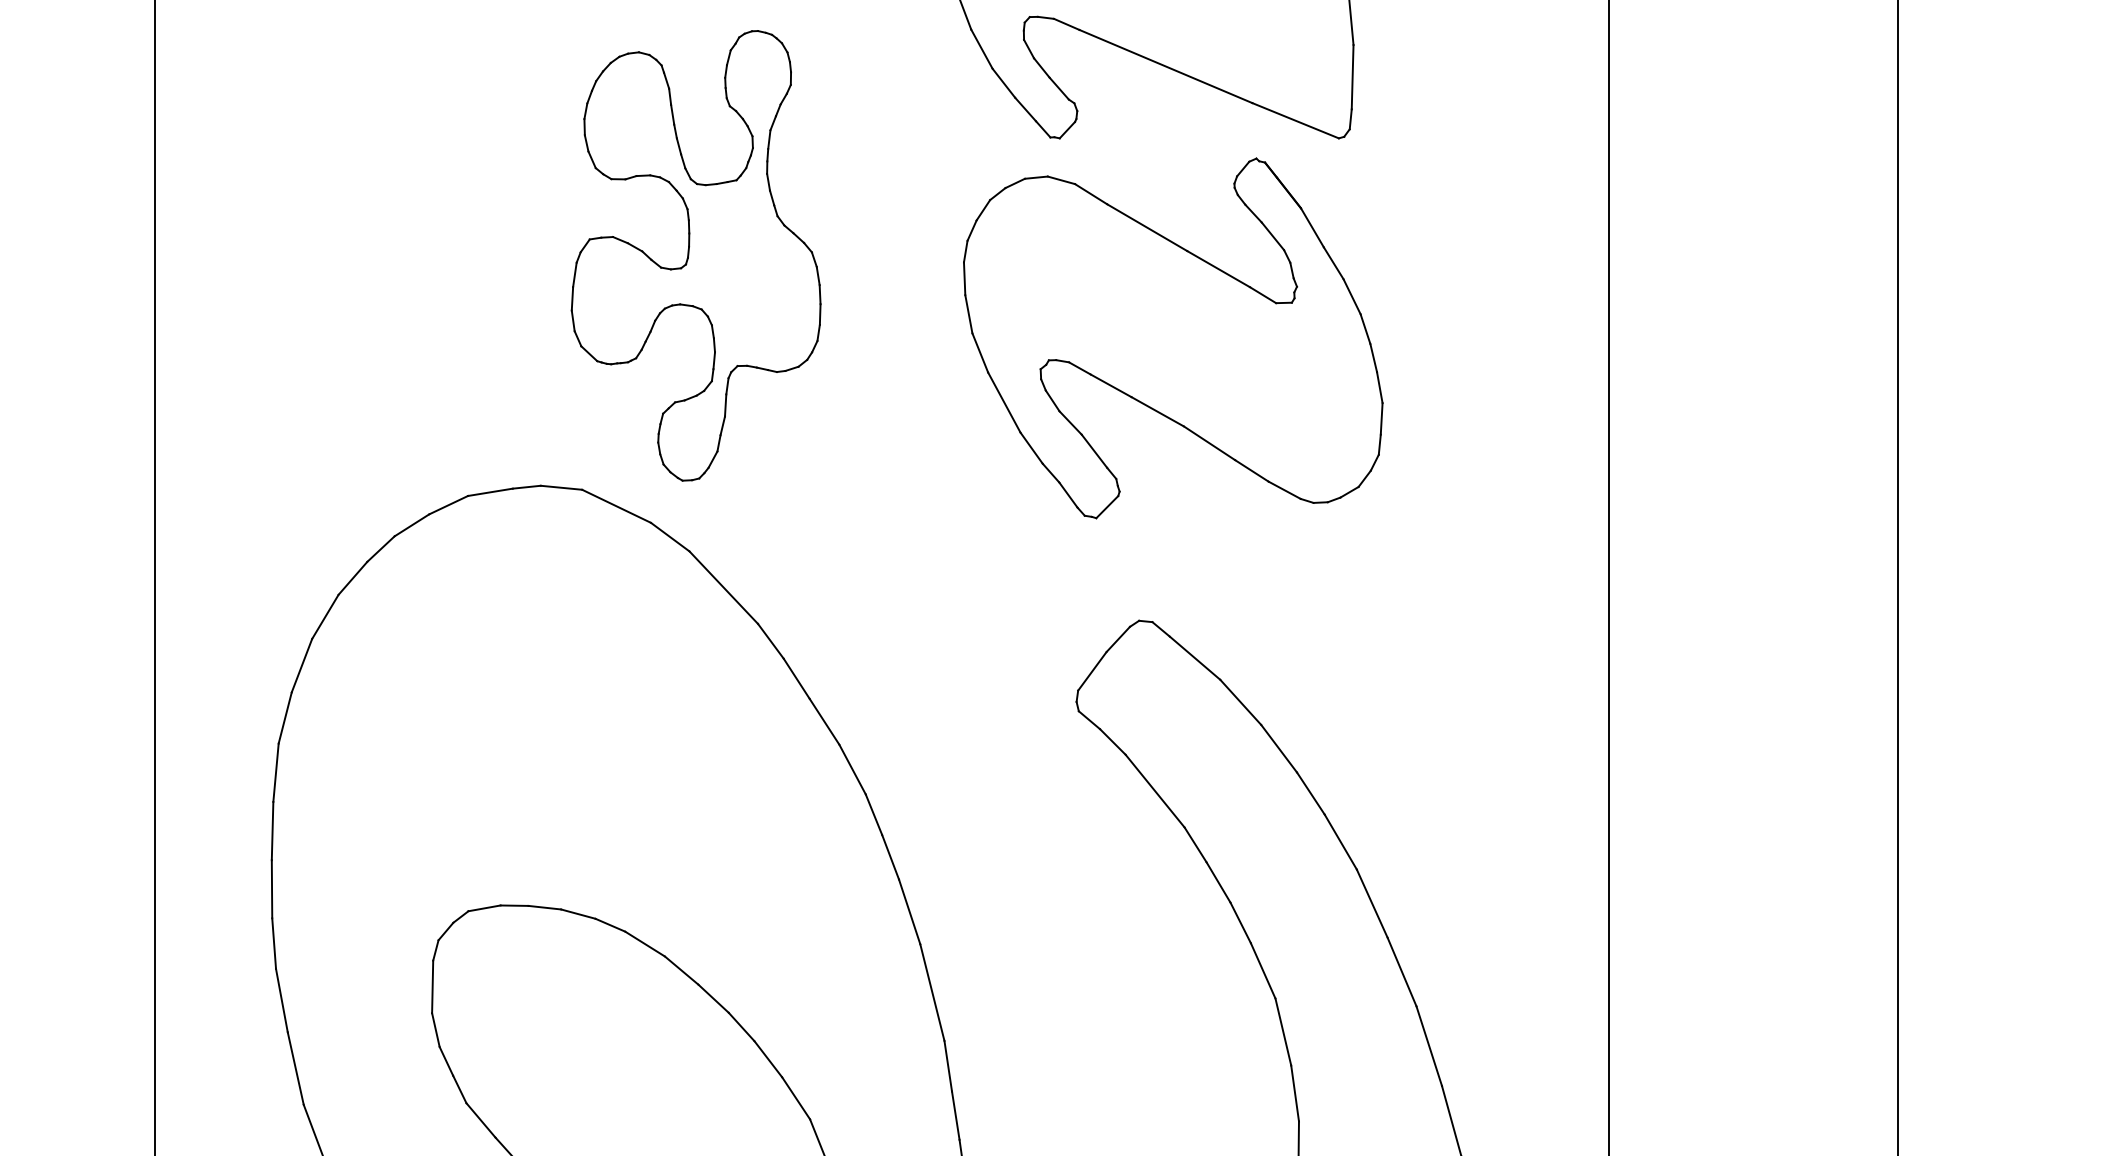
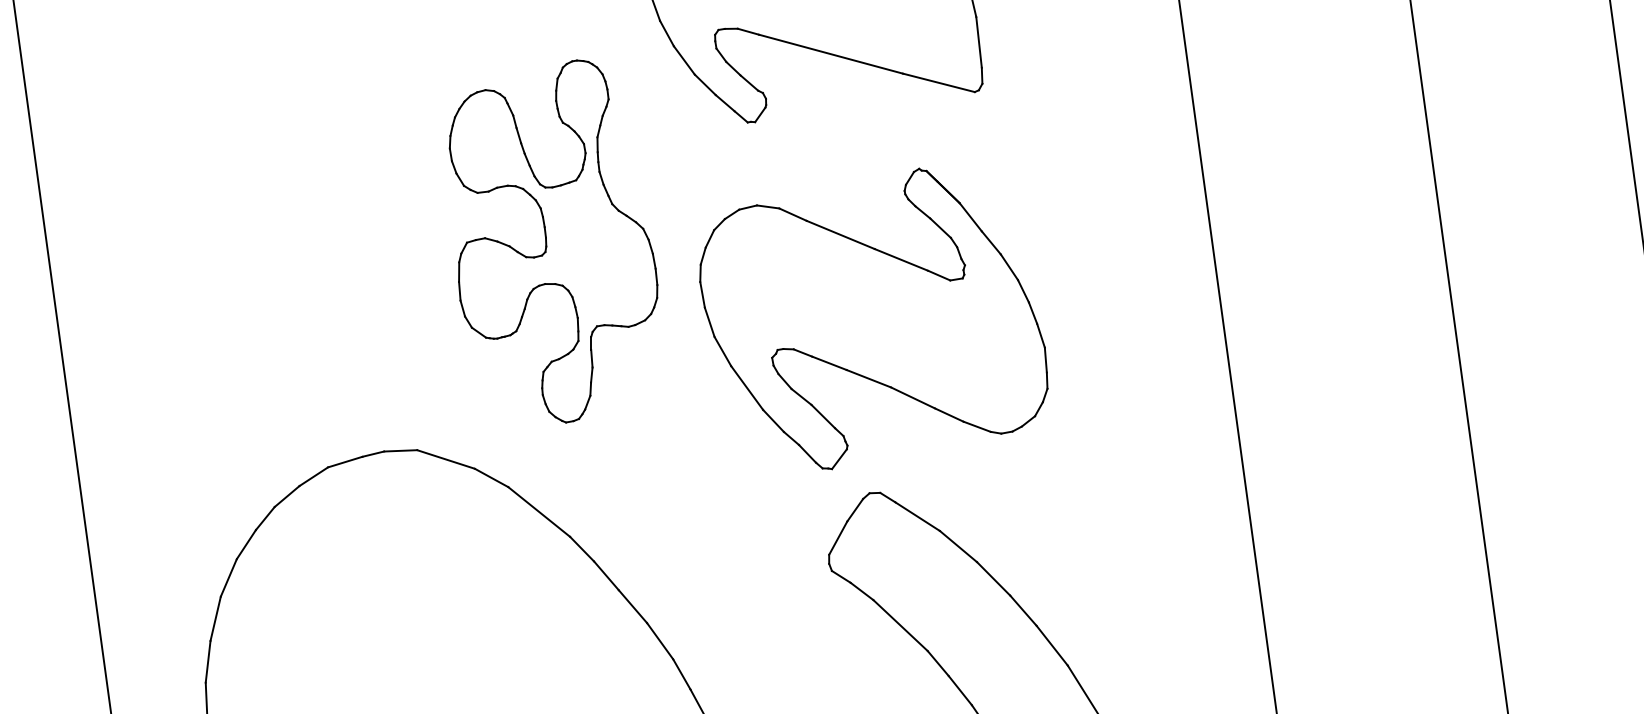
part: (695, 255) -> (551, 243), moved
part: (1173, 338) -> (873, 319), moved

